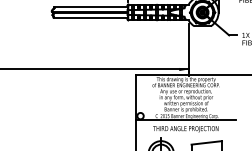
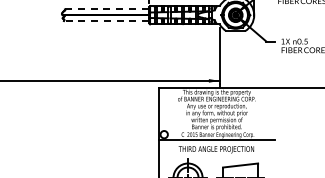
line: (91, 7) -> (107, 9), solid -> dashed
line: (90, 17) -> (106, 21), solid -> dashed

